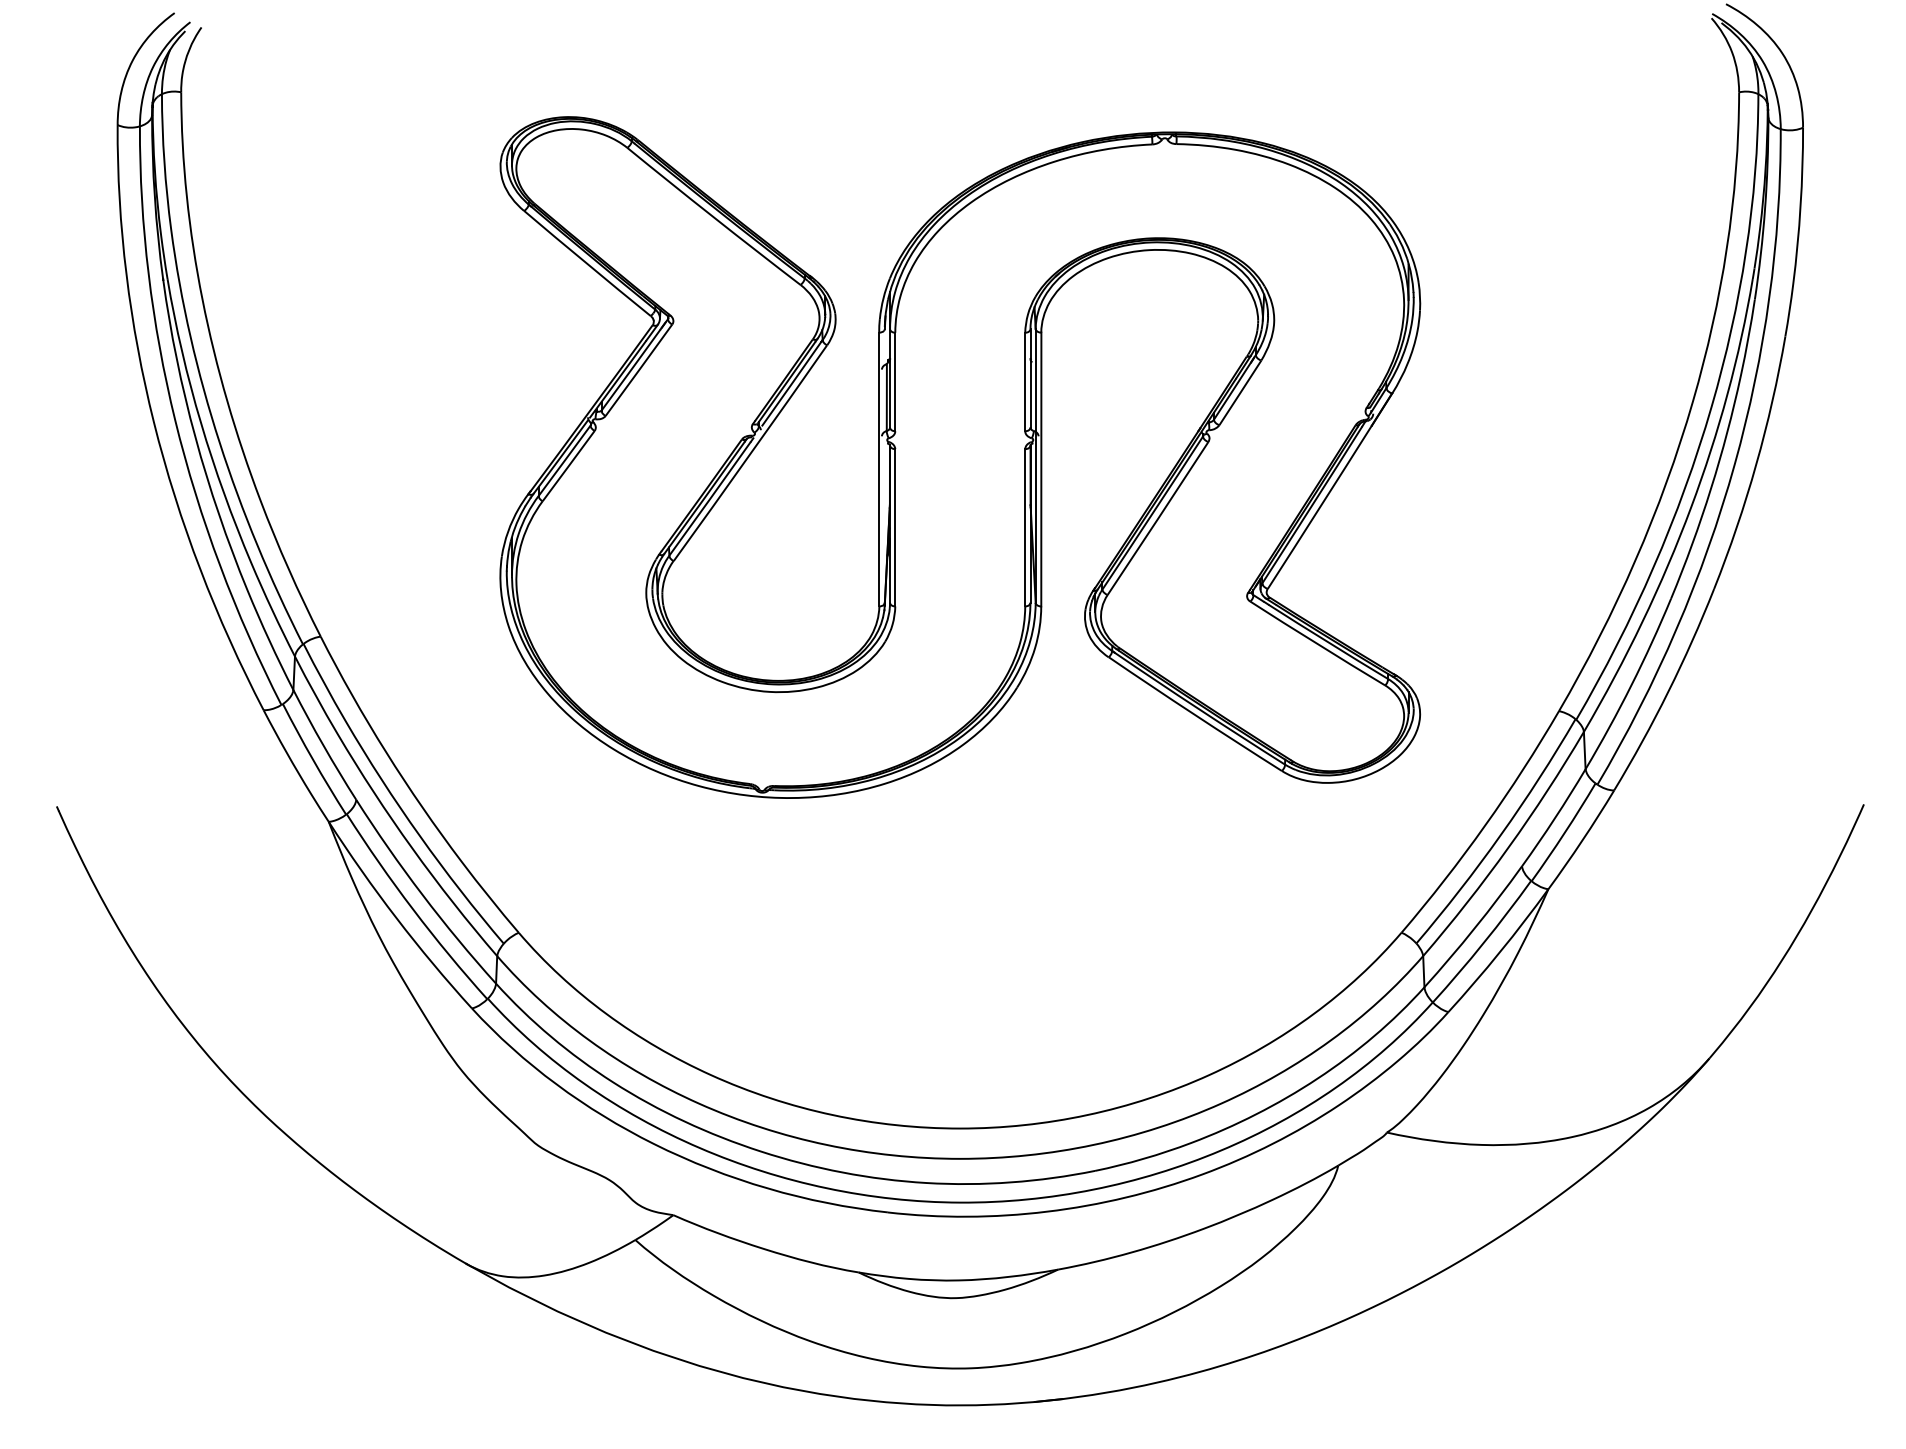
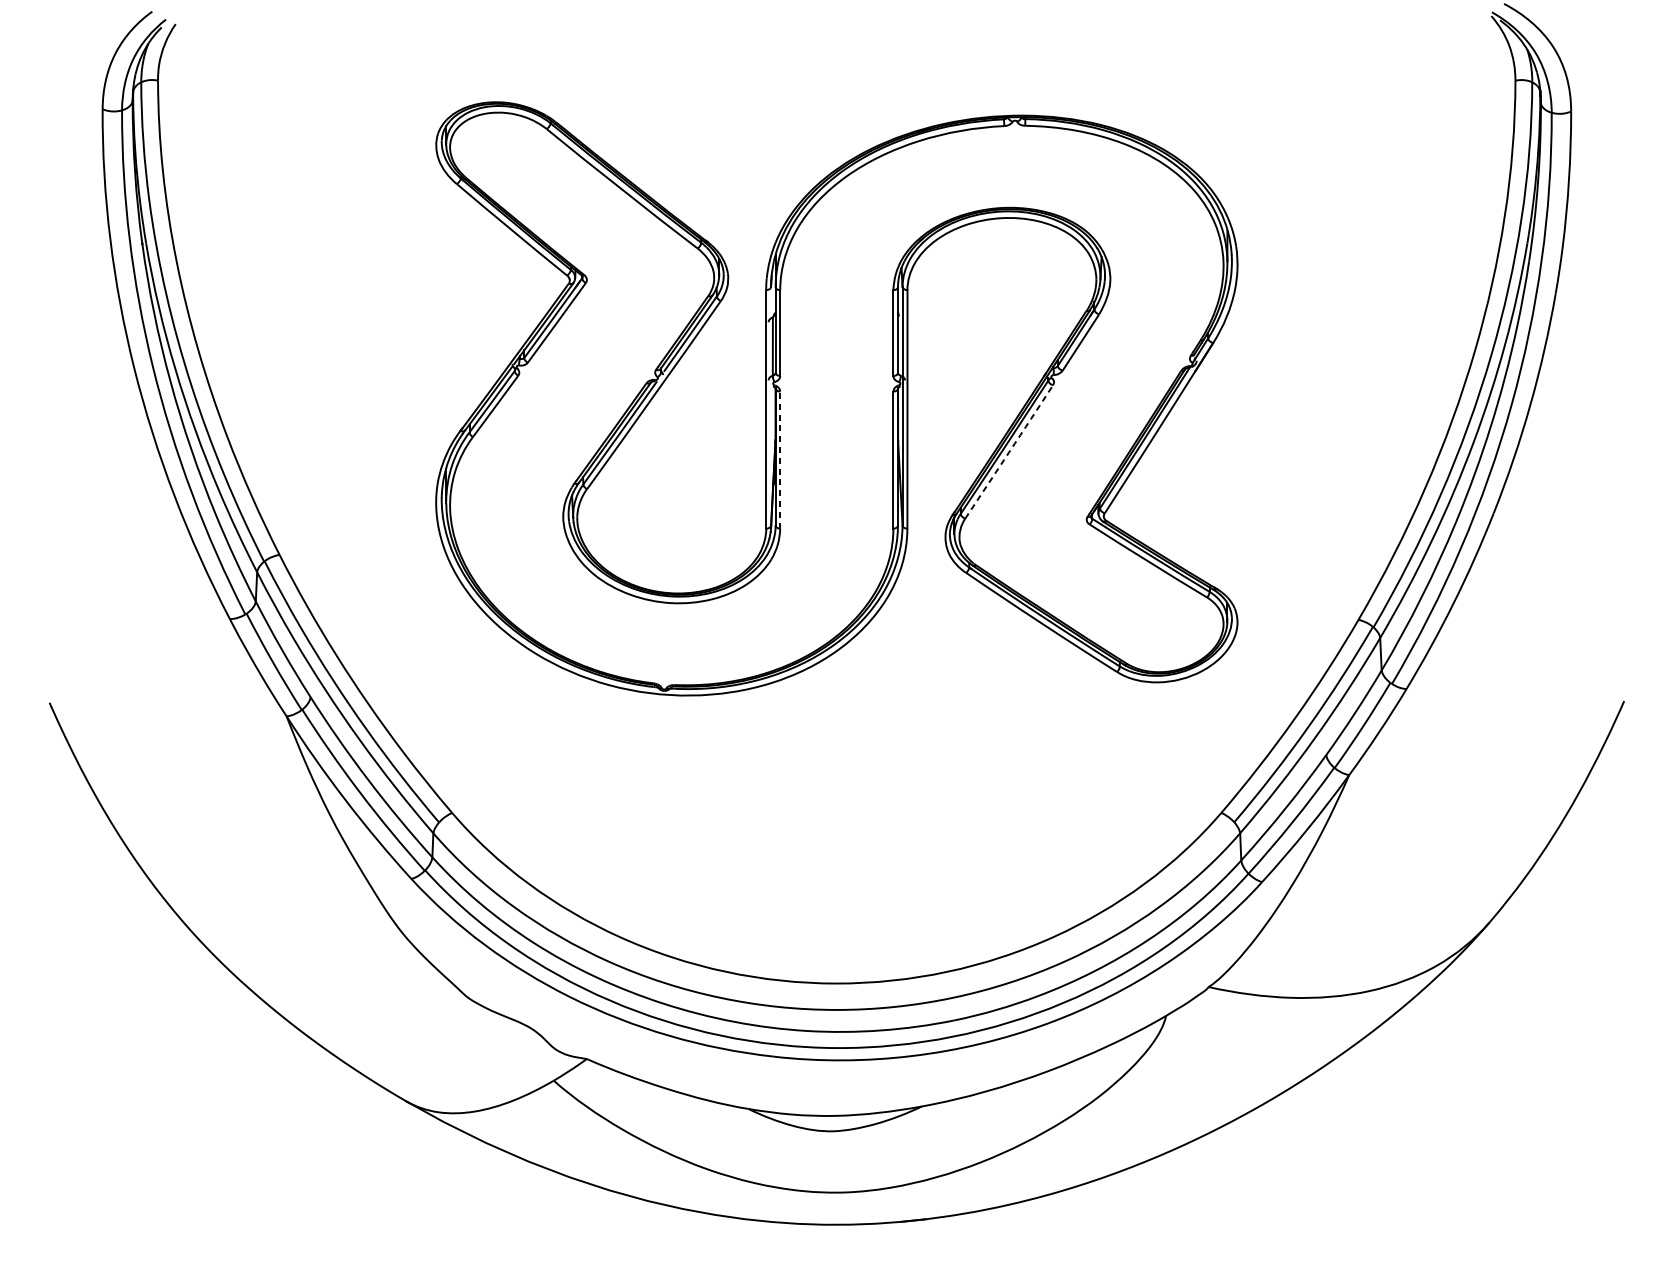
arc: (1158, 518) -> (1009, 452), solid -> dashed
line: (895, 527) -> (780, 459), solid -> dashed

